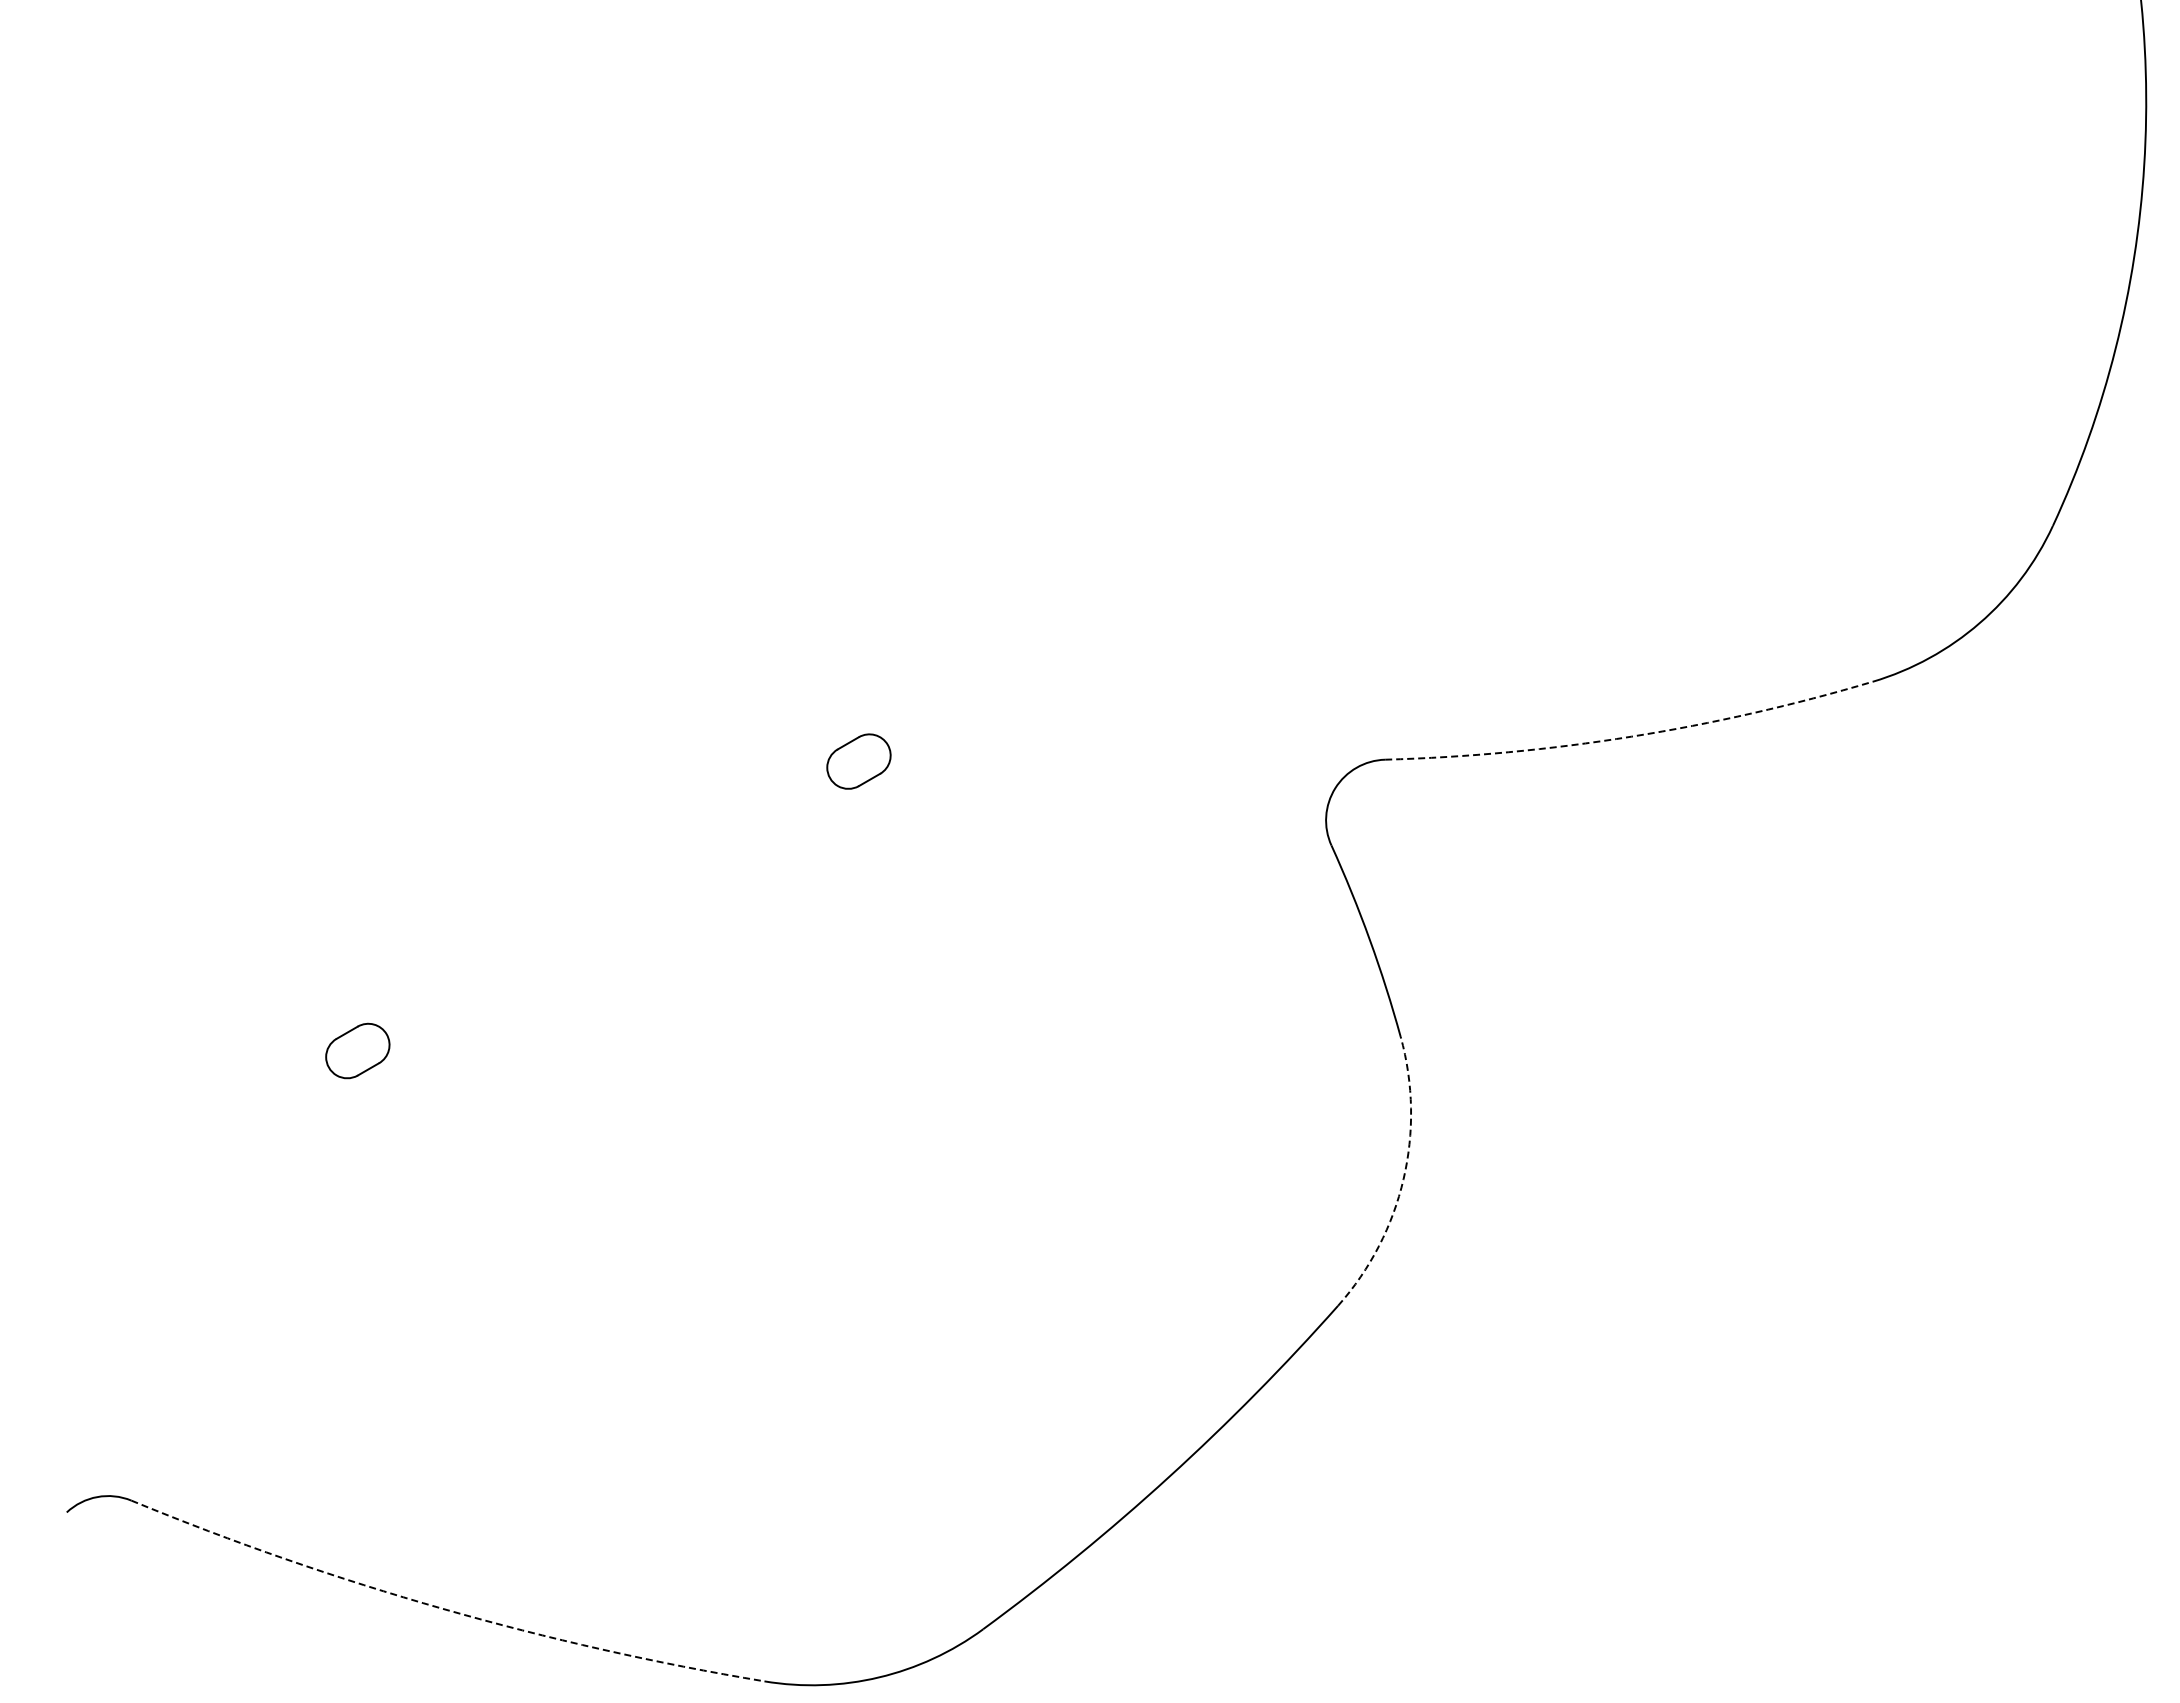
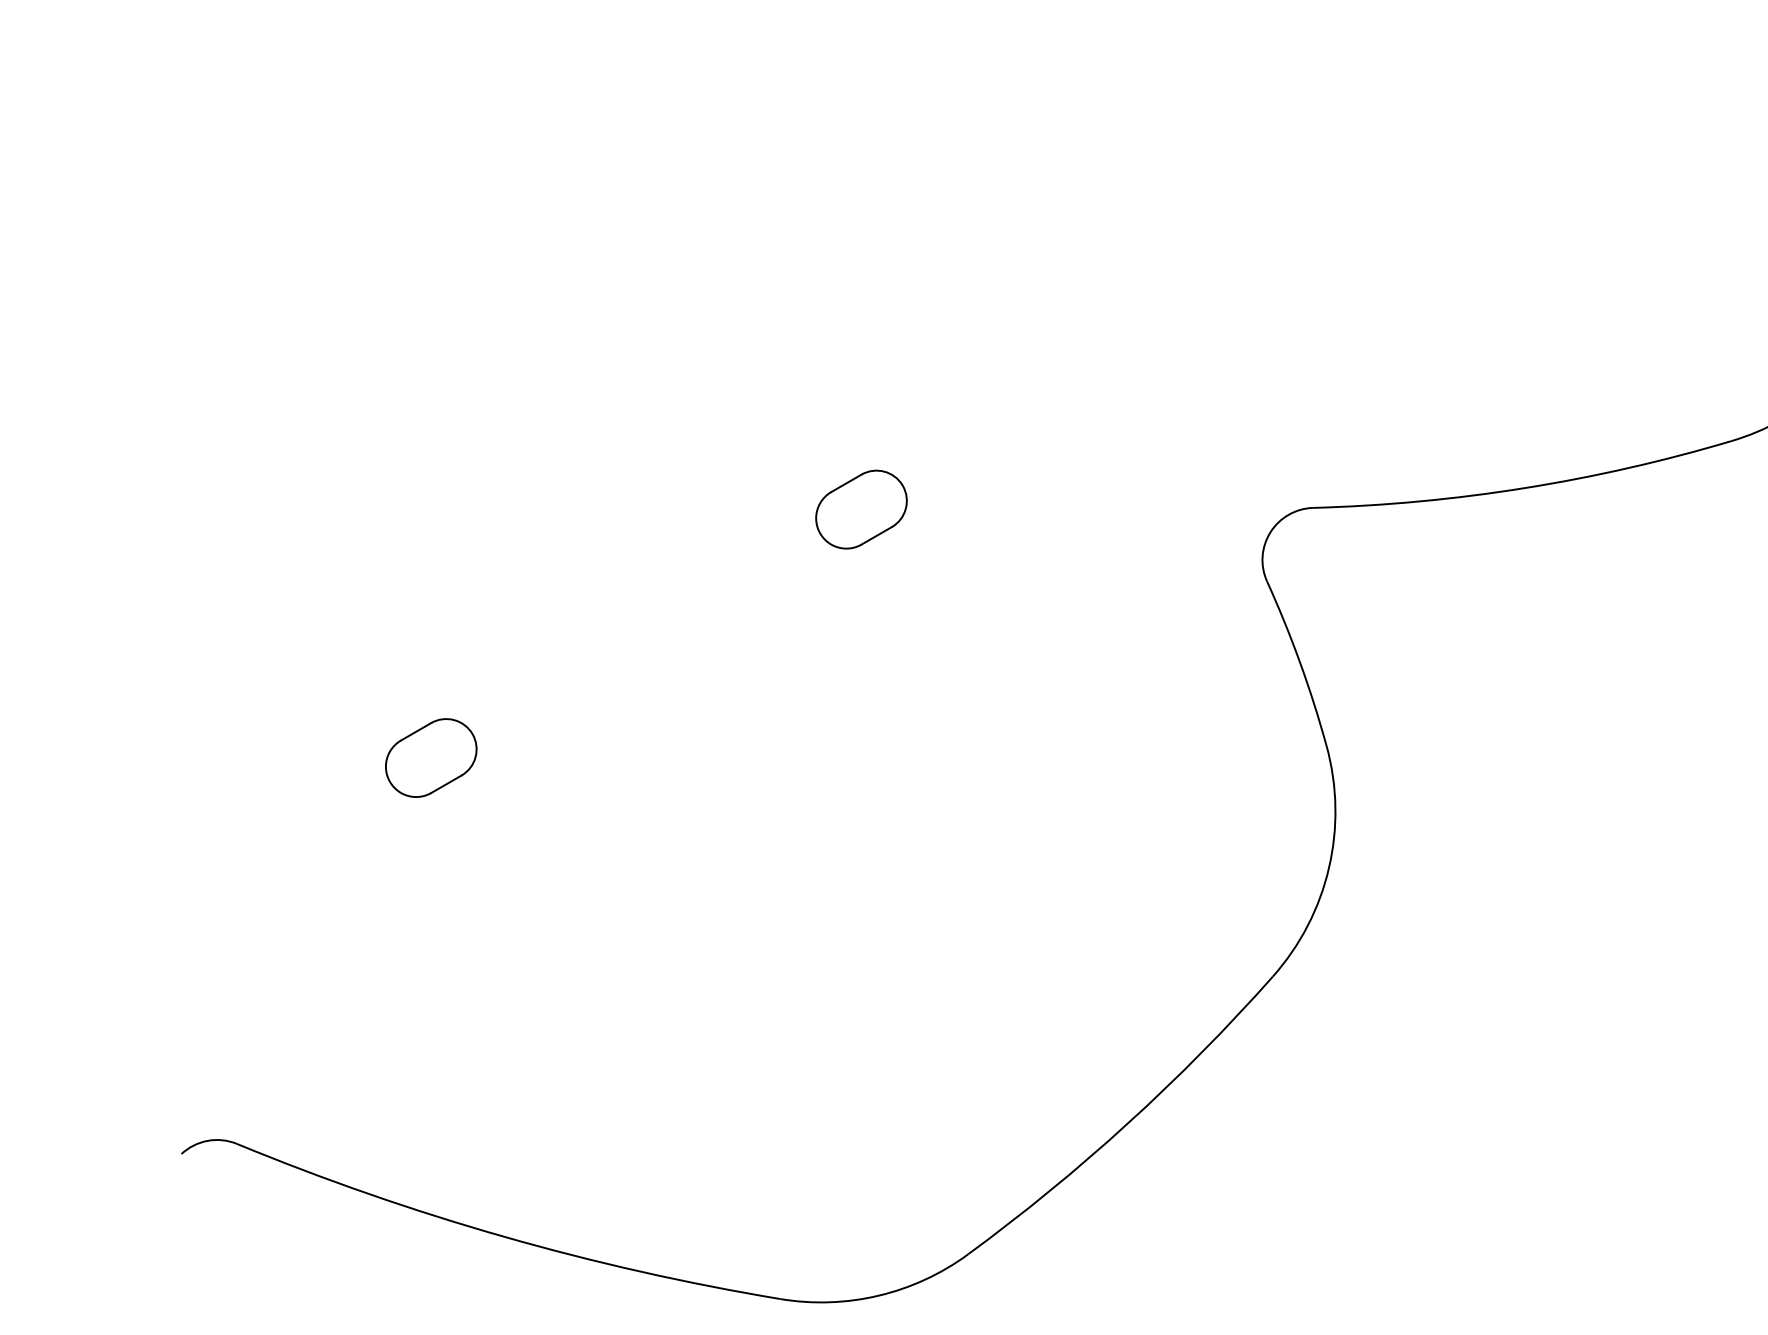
arc: (1631, 736) -> (1524, 487), dashed -> solid
part: (858, 761) -> (861, 509), size x1.67
part: (357, 1050) -> (431, 757), size x1.67
arc: (1403, 1179) -> (1328, 868), dashed -> solid
arc: (442, 1608) -> (504, 1236), dashed -> solid

